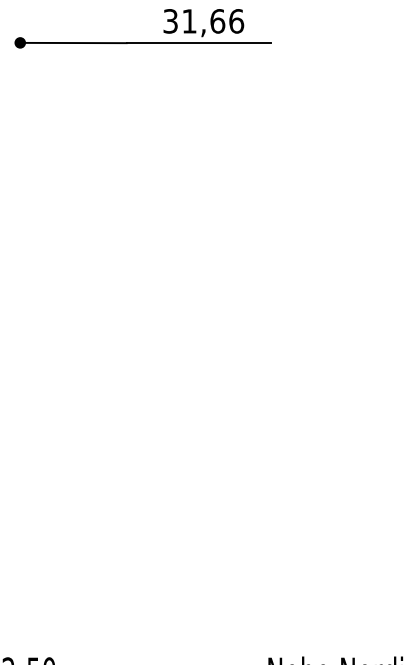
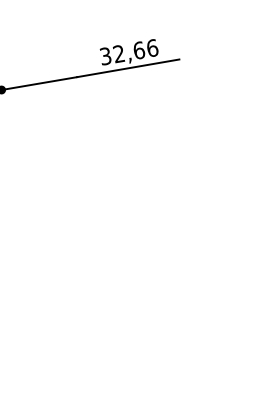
text: (189, 21) -> (119, 54), 31,66 -> 32,66

